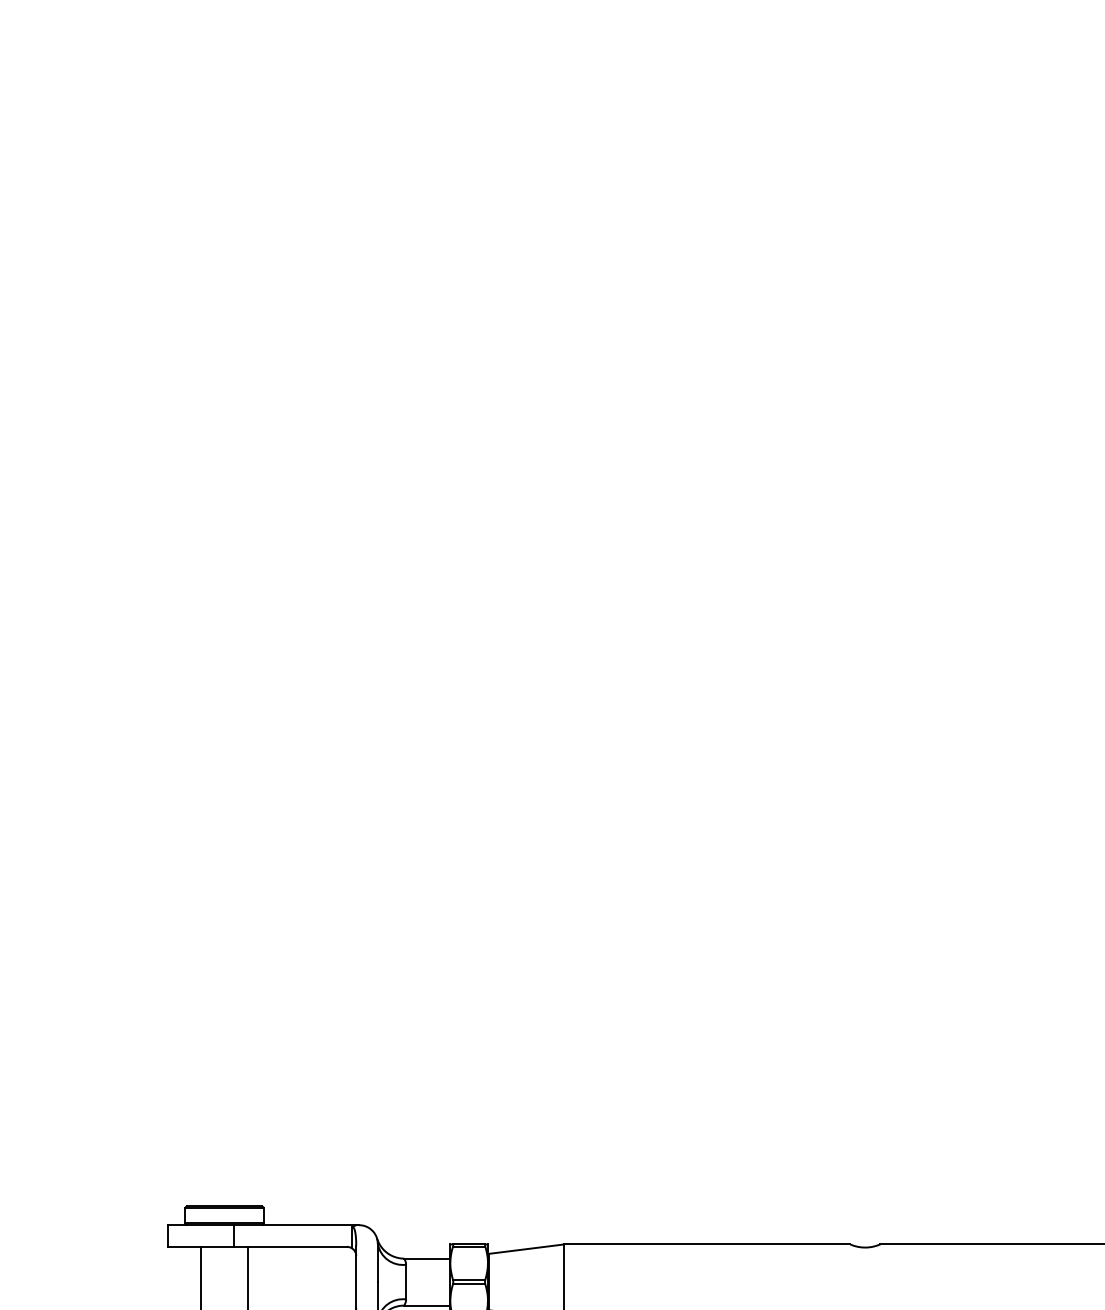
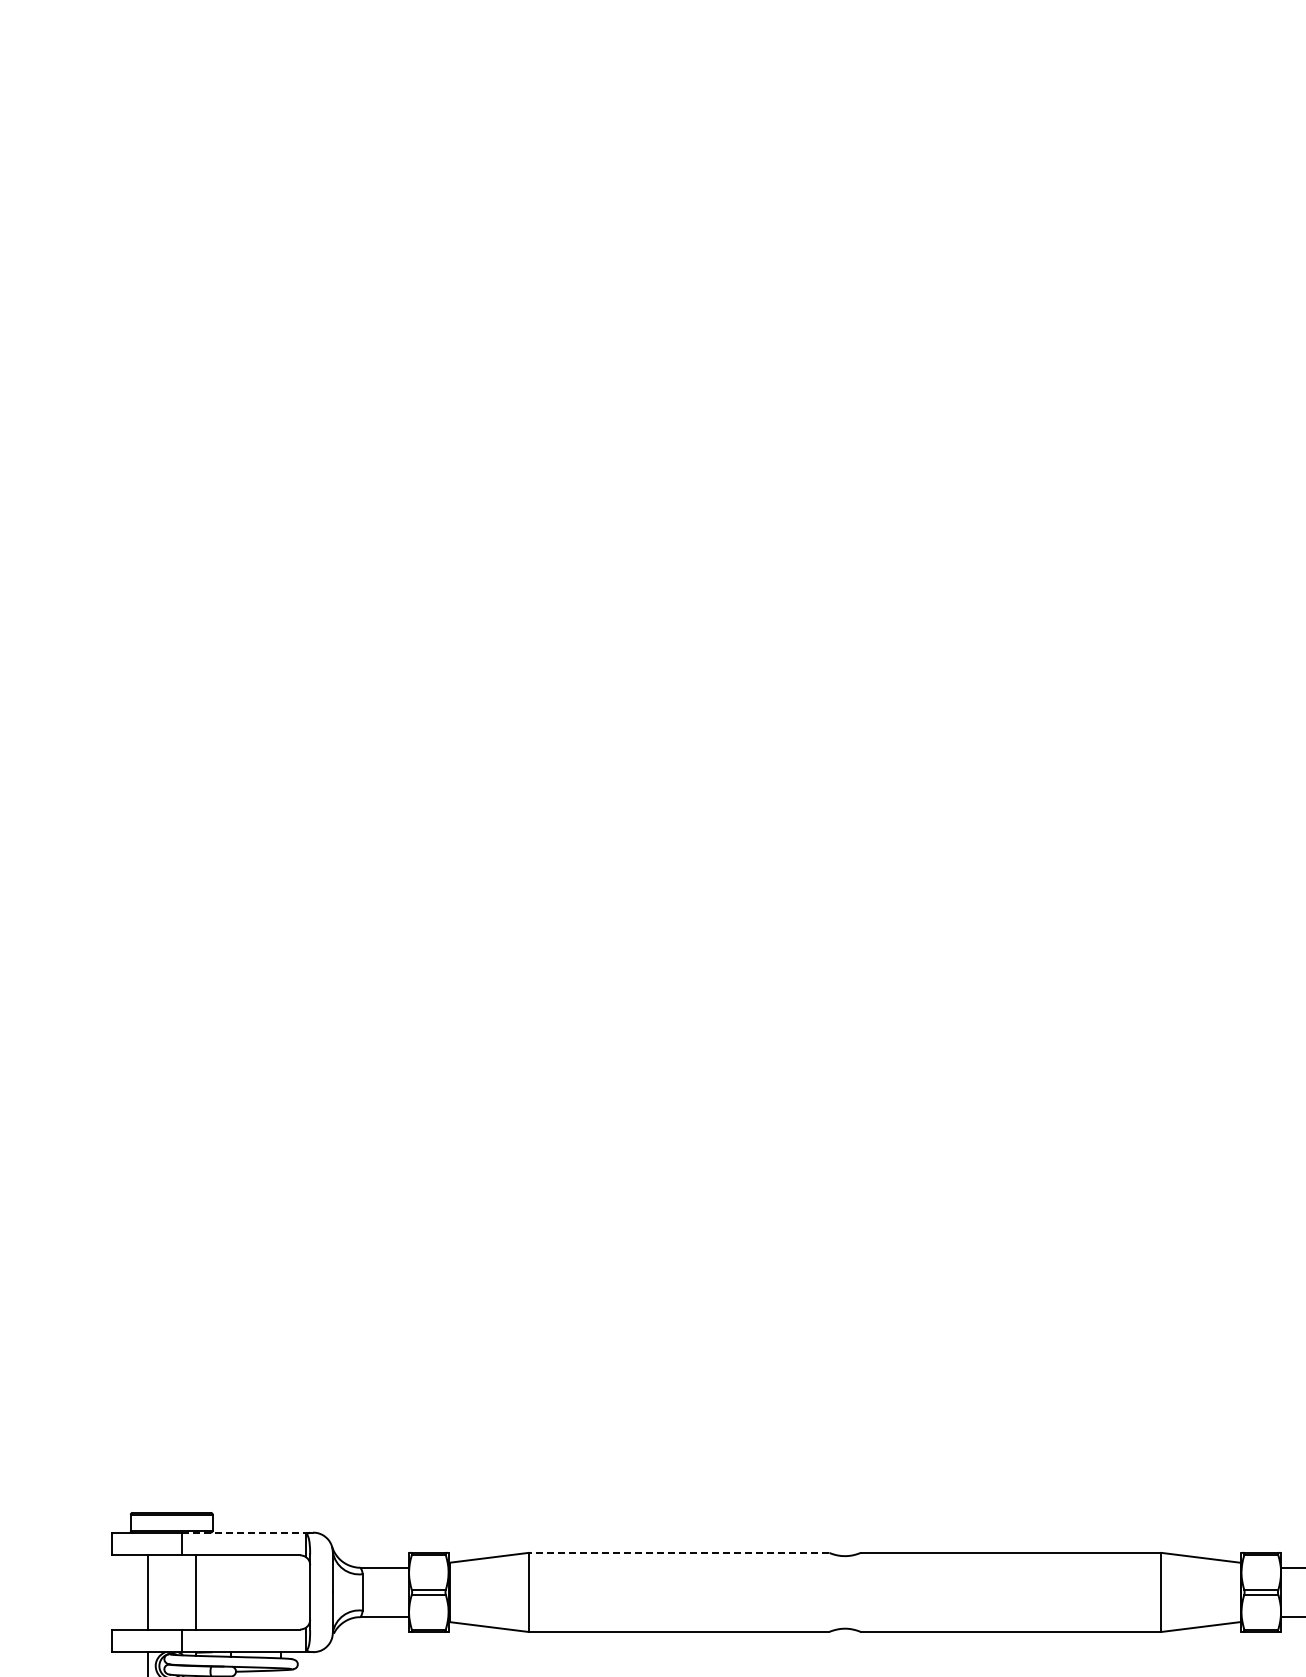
line: (295, 1225) -> (246, 1532), solid -> dashed
line: (706, 1244) -> (678, 1552), solid -> dashed

